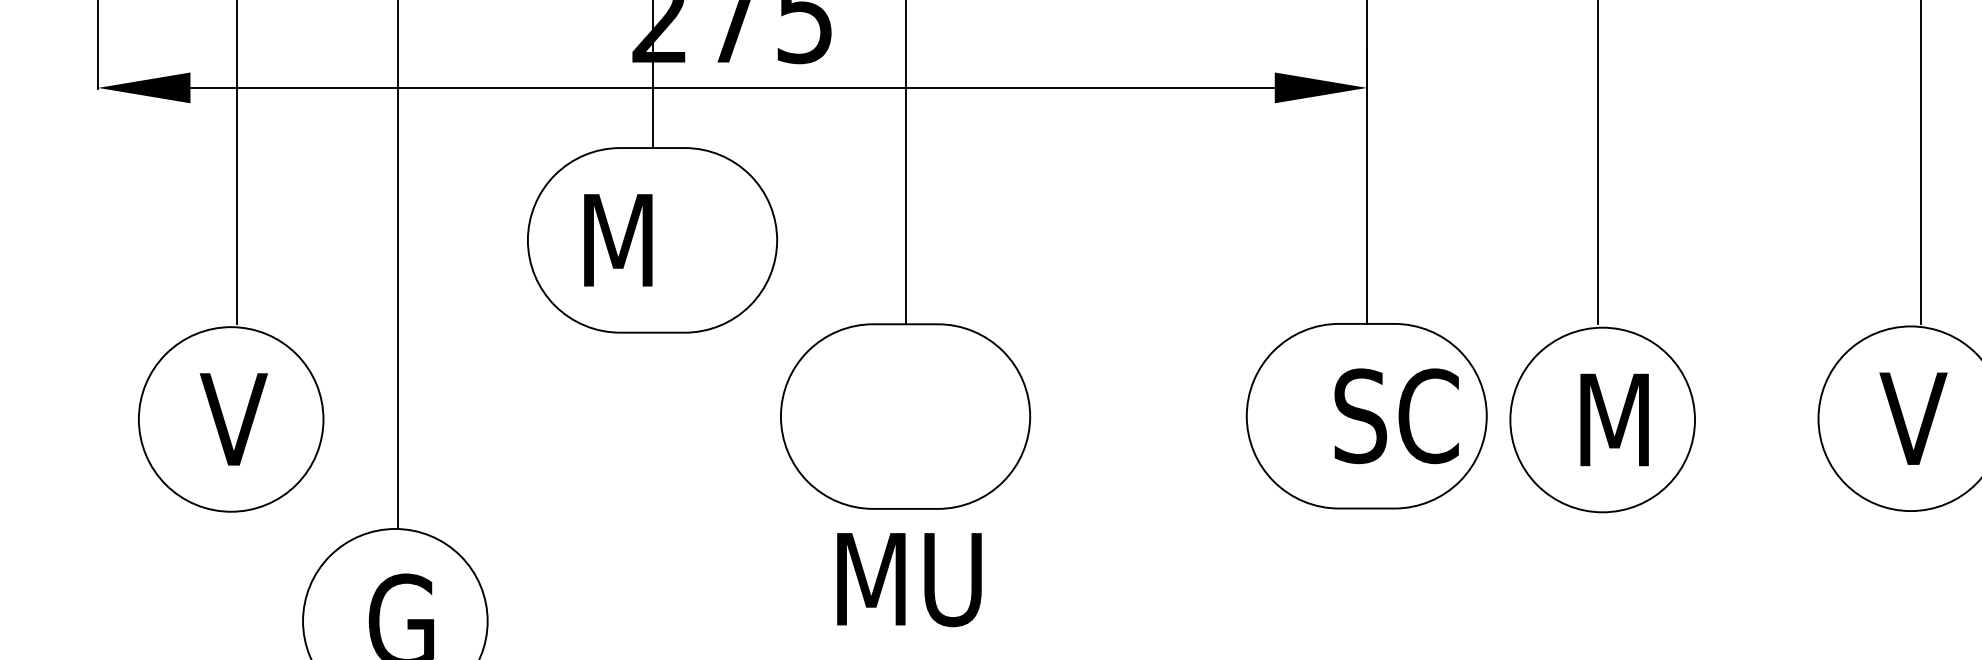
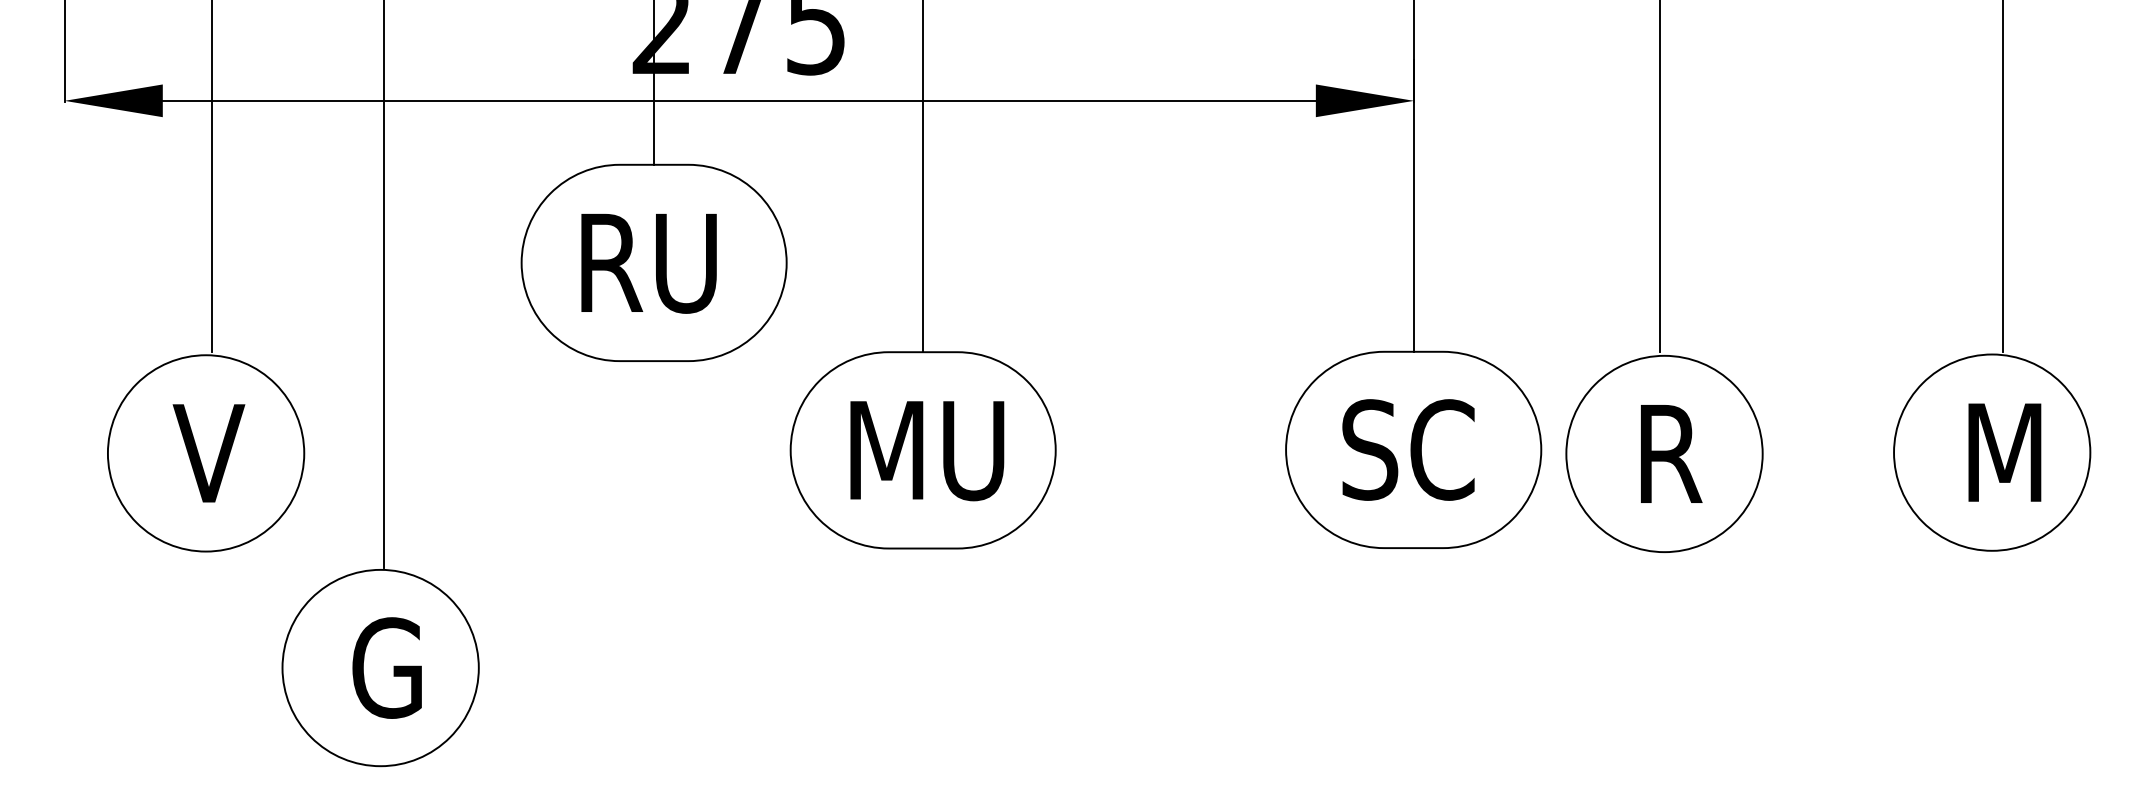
text: (651, 240) -> (653, 263), M -> RU
text: (1396, 415) -> (1408, 449), moved
text: (1917, 418) -> (1999, 452), V -> M
text: (1619, 419) -> (1682, 453), M -> R
text: (909, 580) -> (927, 451), moved

